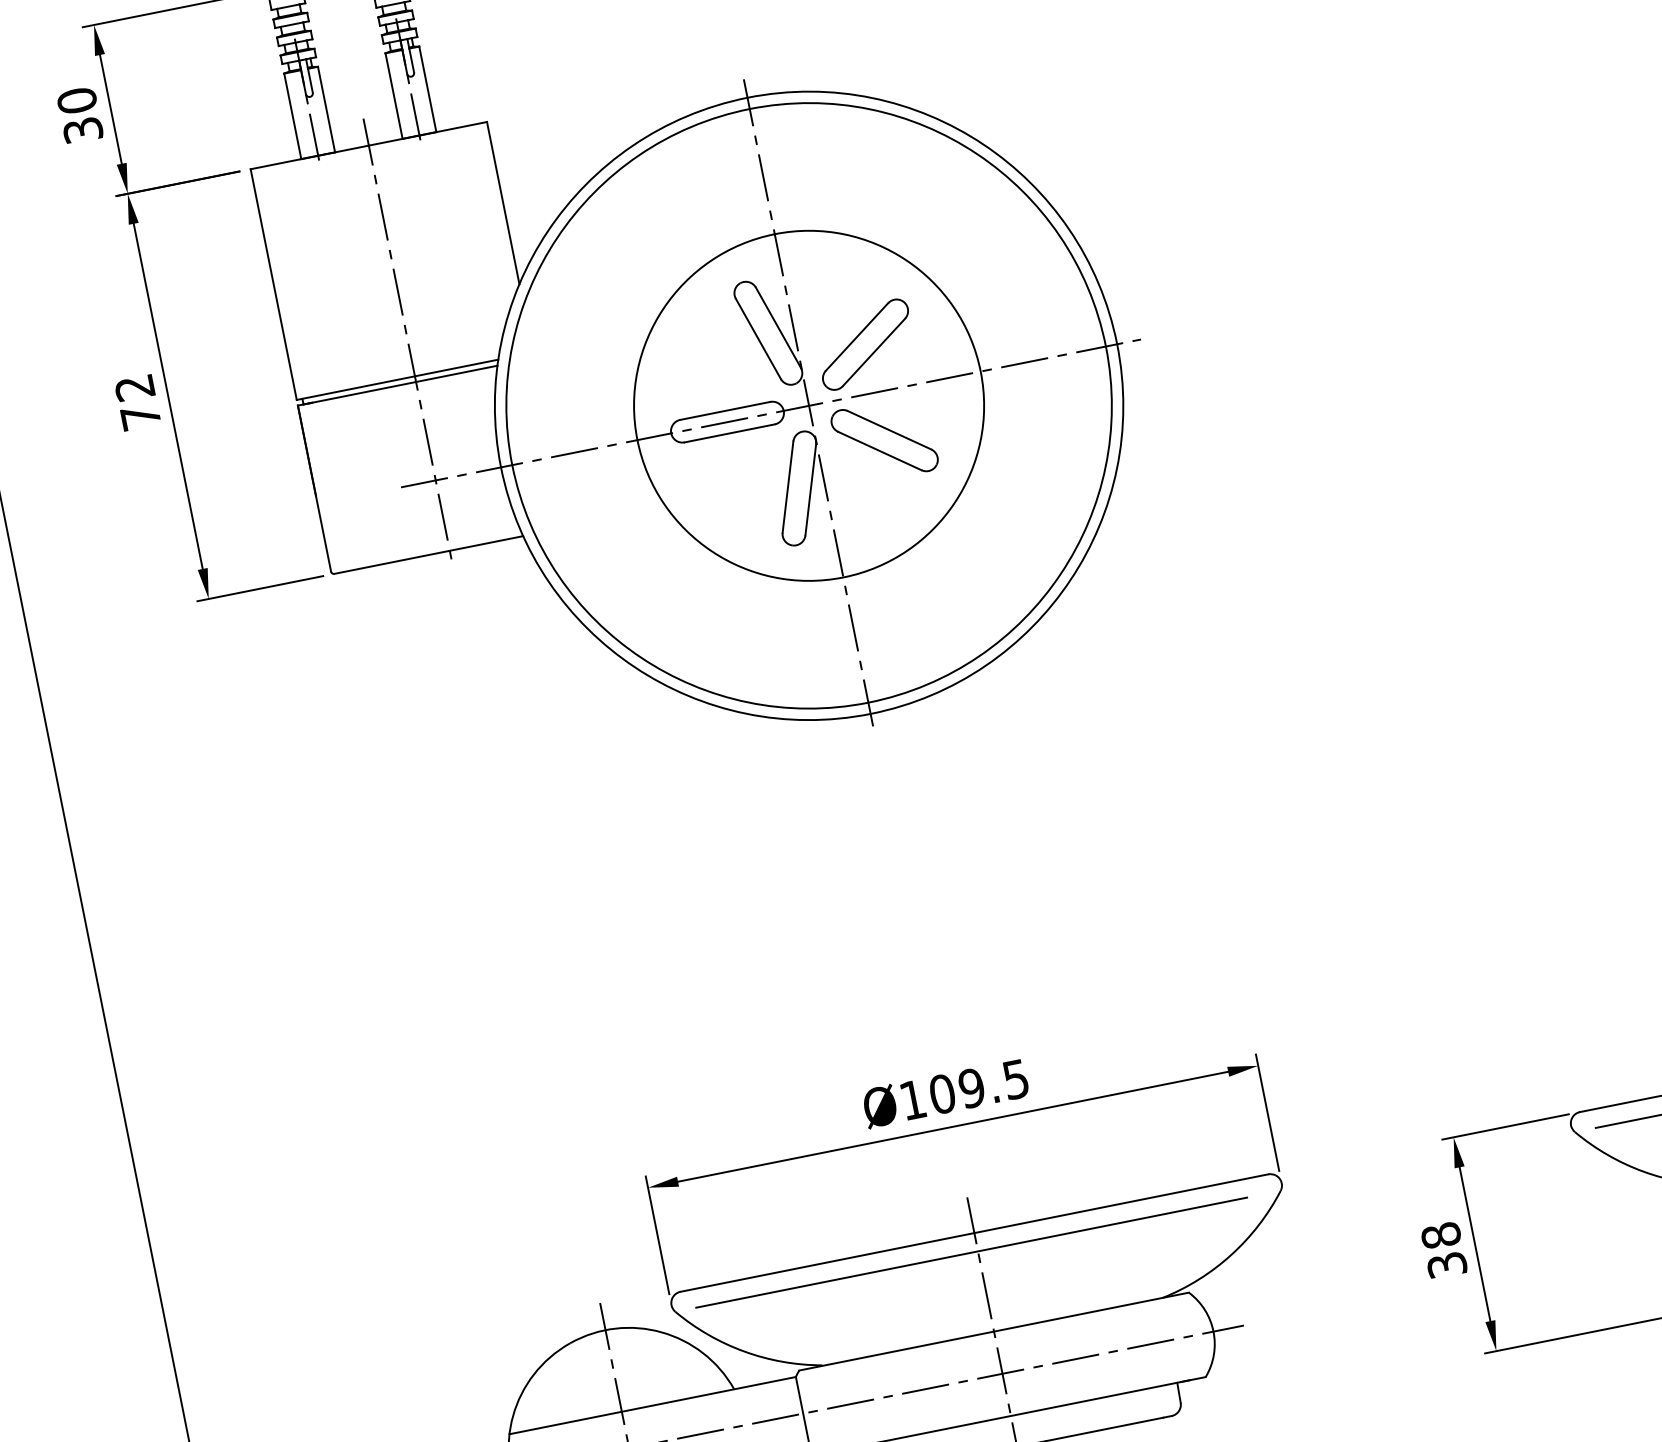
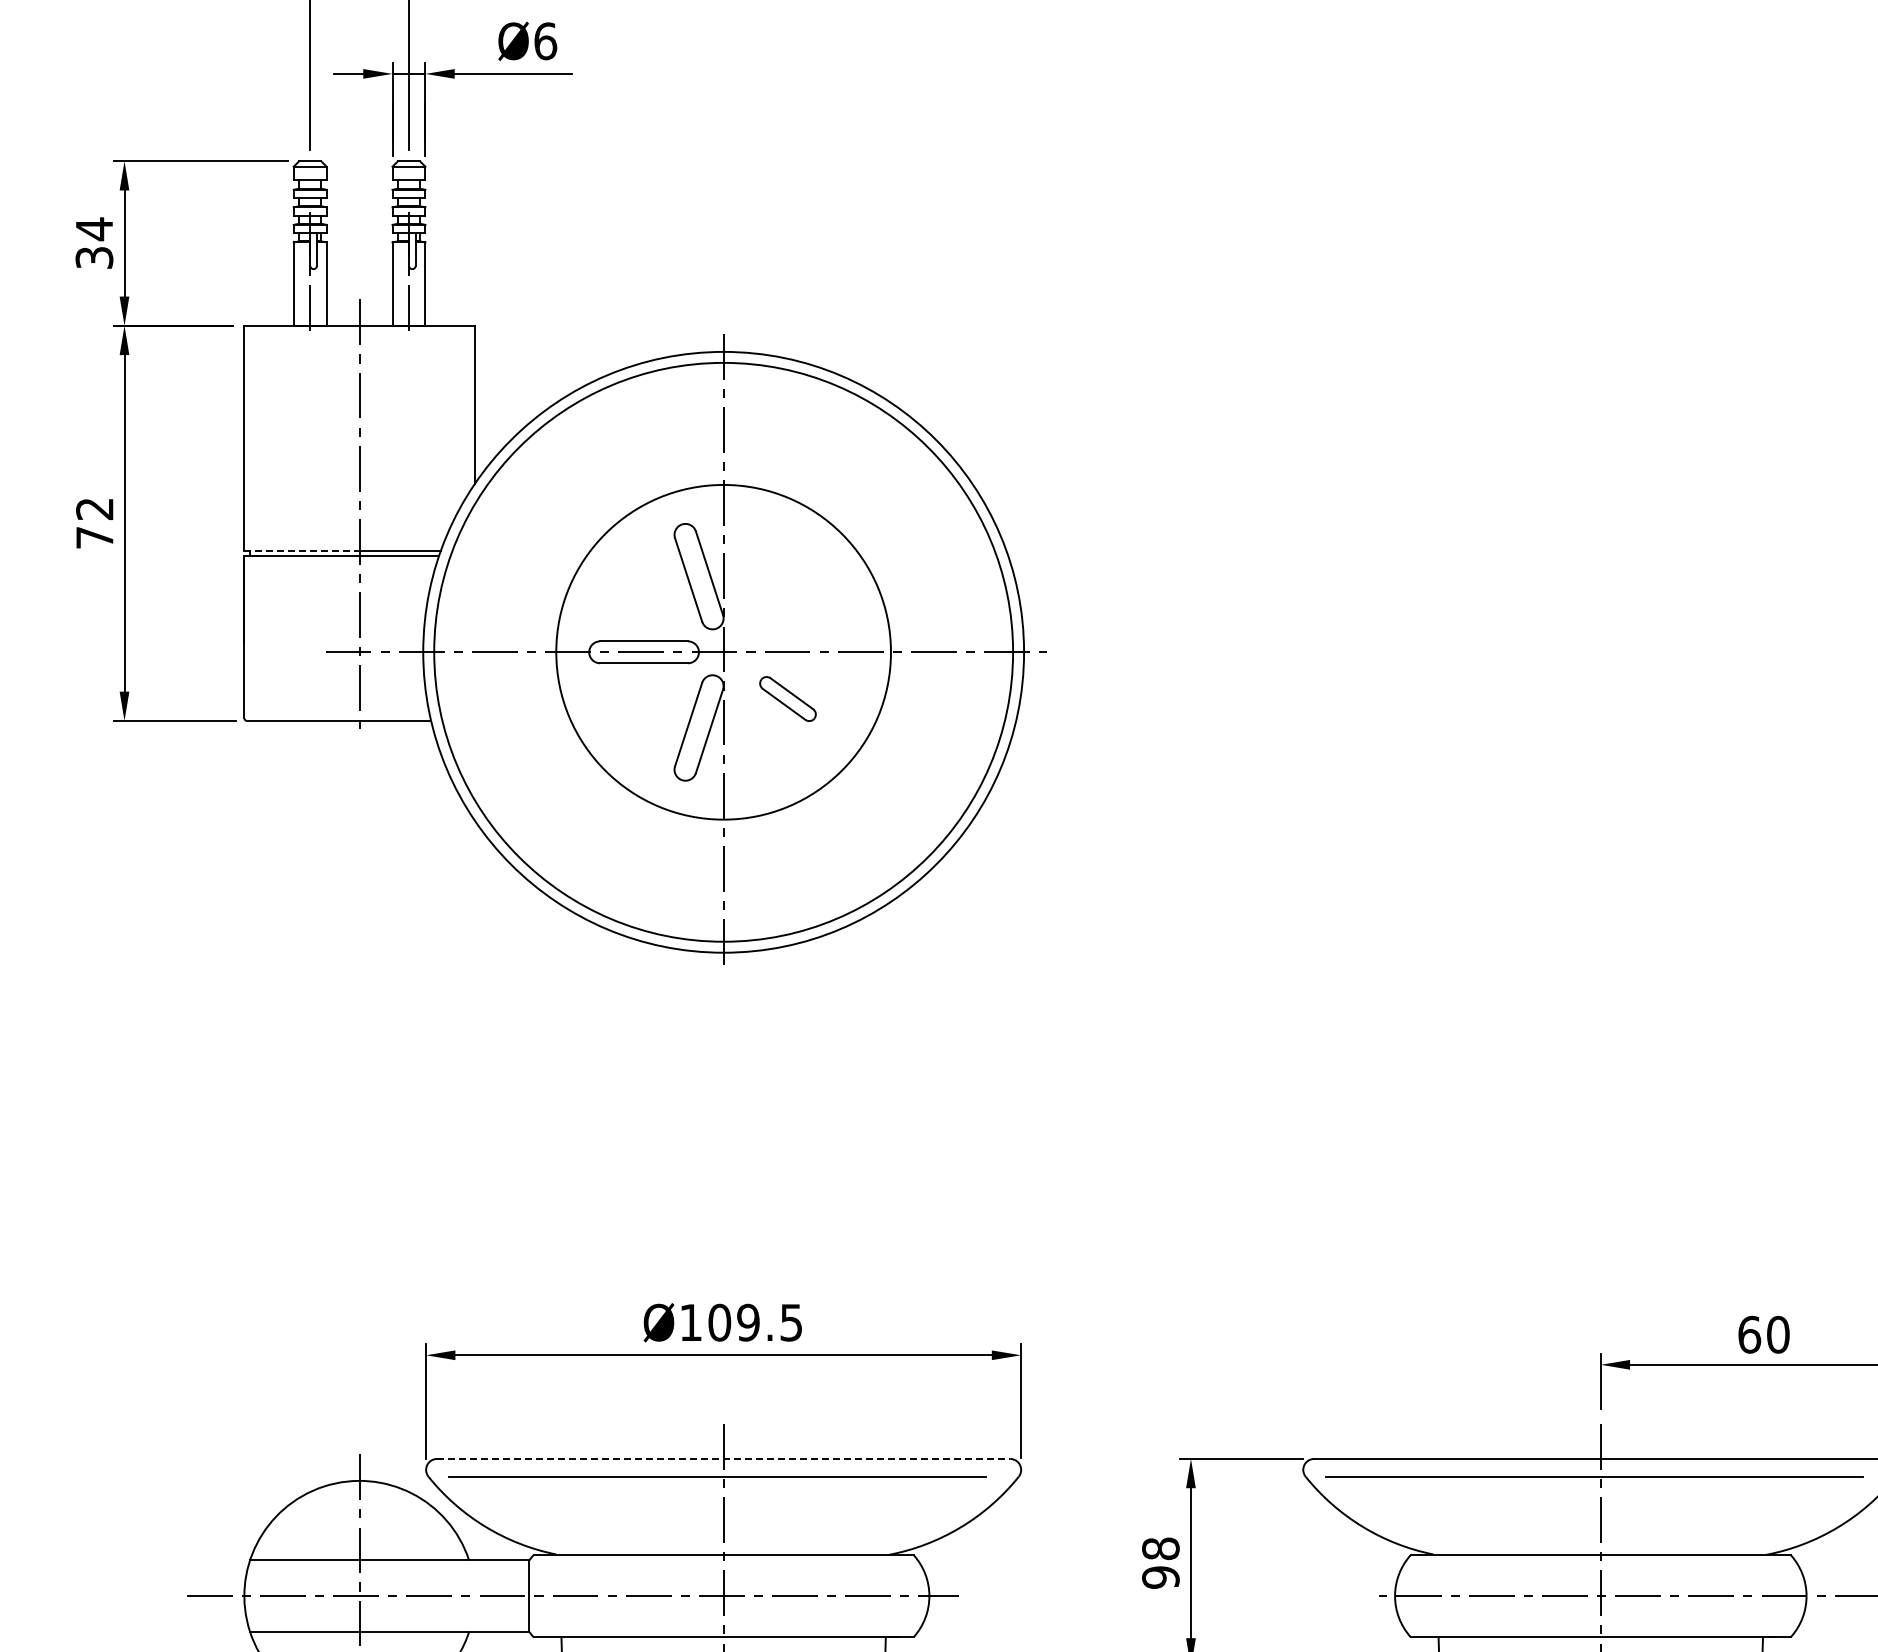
text: (77, 101) -> (94, 229), 30 -> 34
part: (864, 344) -> (787, 605), removed
line: (355, 387) -> (301, 550), solid -> dashed
part: (884, 440) -> (787, 698), size x0.6
line: (974, 1232) -> (723, 1458), solid -> dashed
text: (1446, 1265) -> (1160, 1577), 38 -> 98

